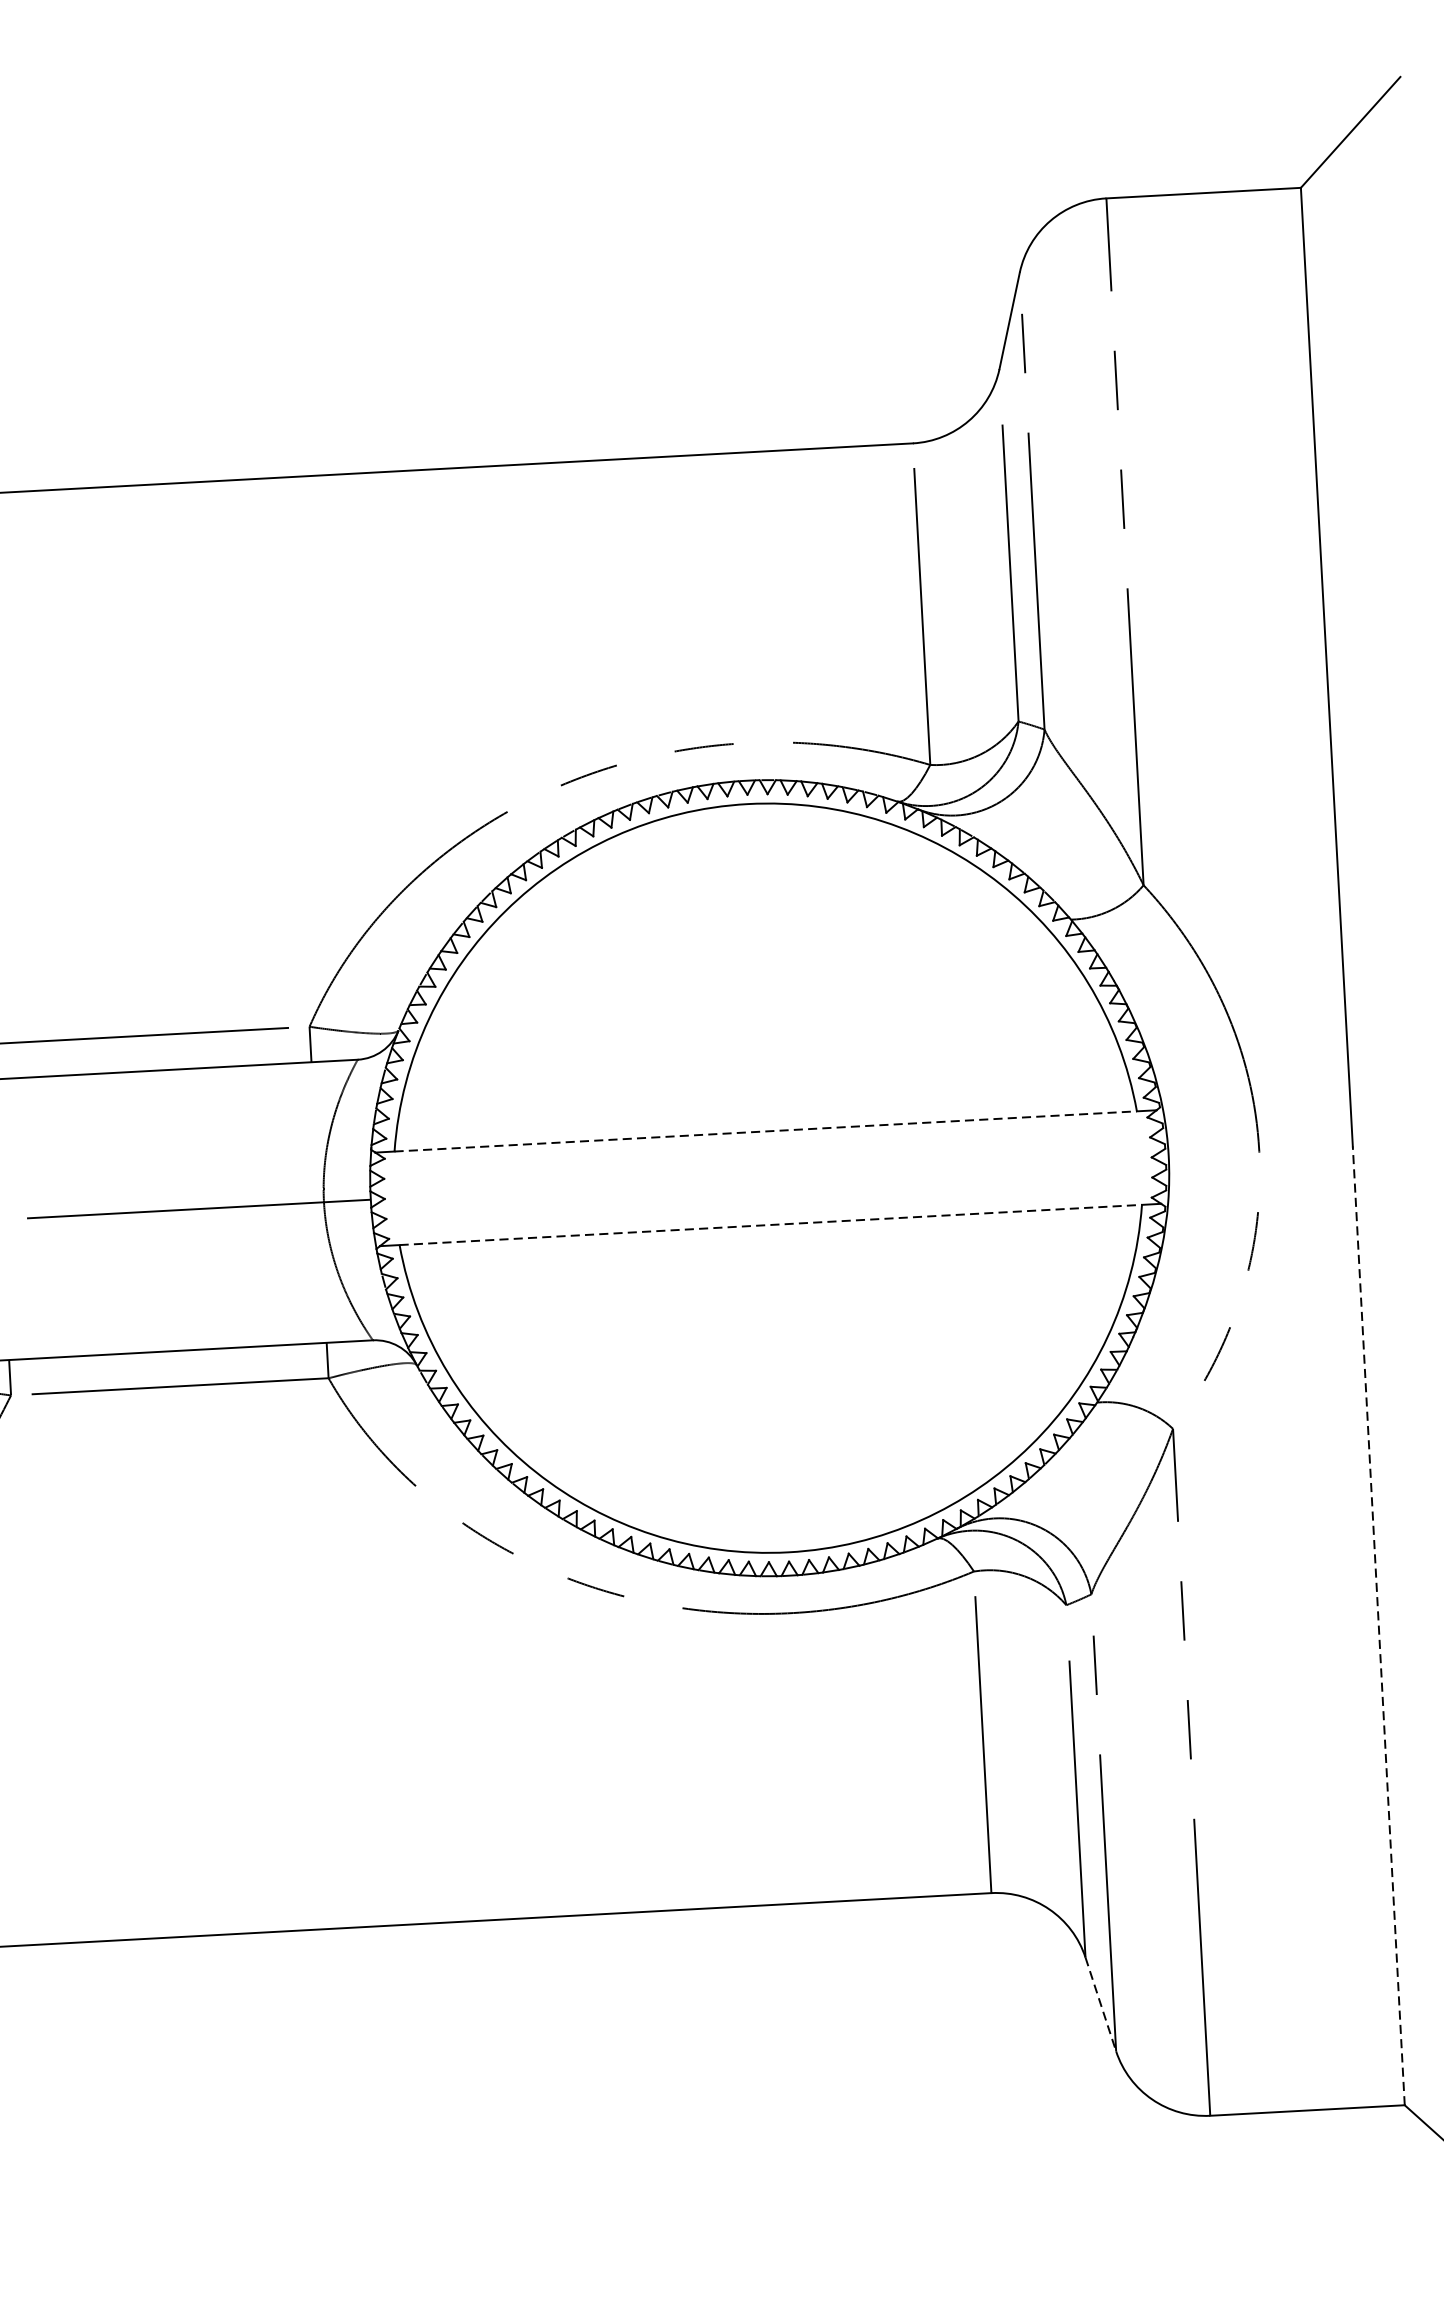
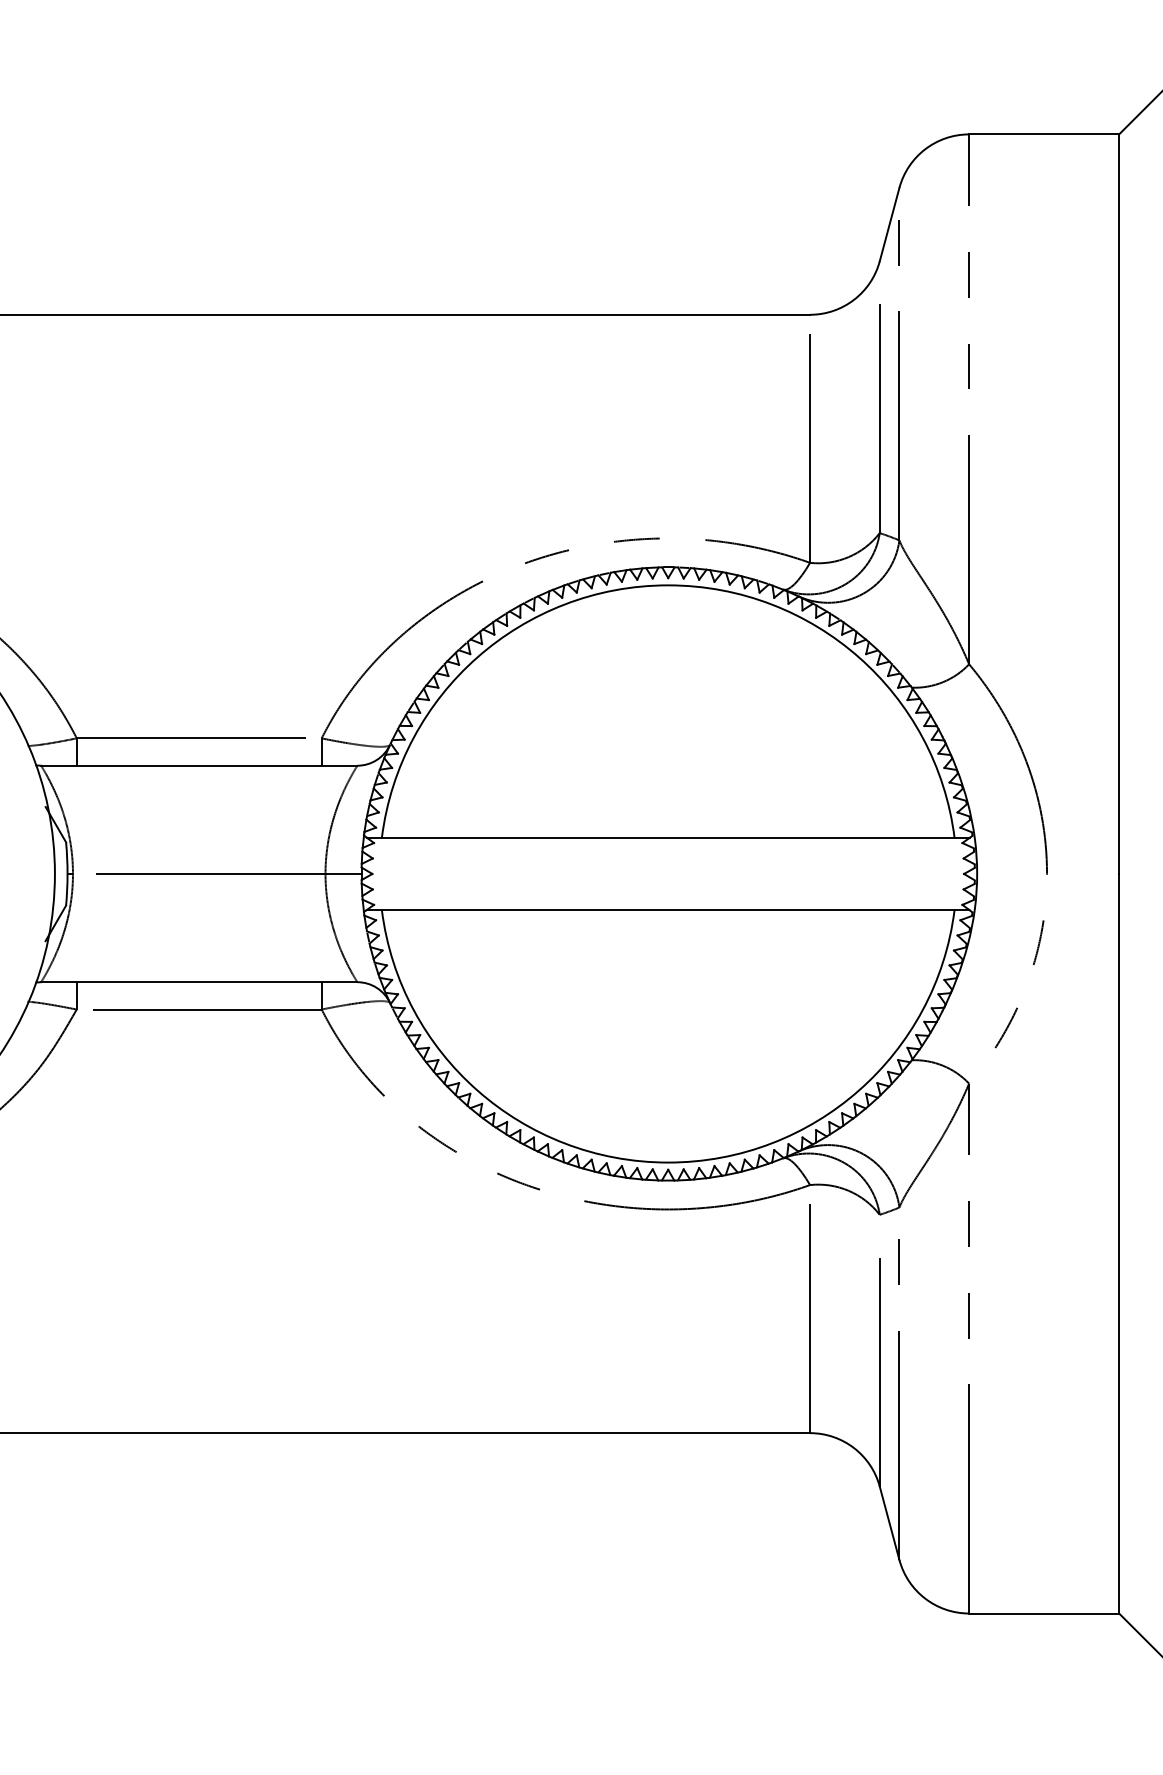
line: (766, 1130) -> (668, 837), dashed -> solid
line: (771, 1225) -> (668, 910), dashed -> solid
line: (1379, 1625) -> (1119, 1243), dashed -> solid
line: (1100, 2004) -> (889, 1523), dashed -> solid

